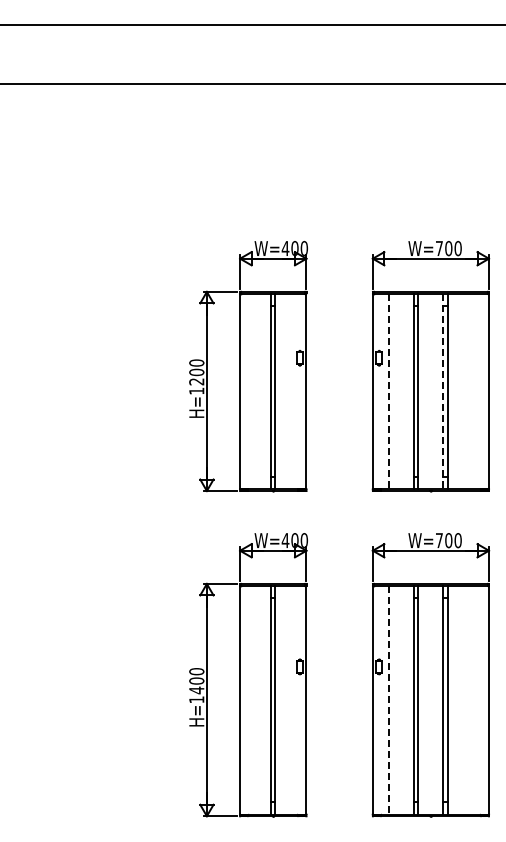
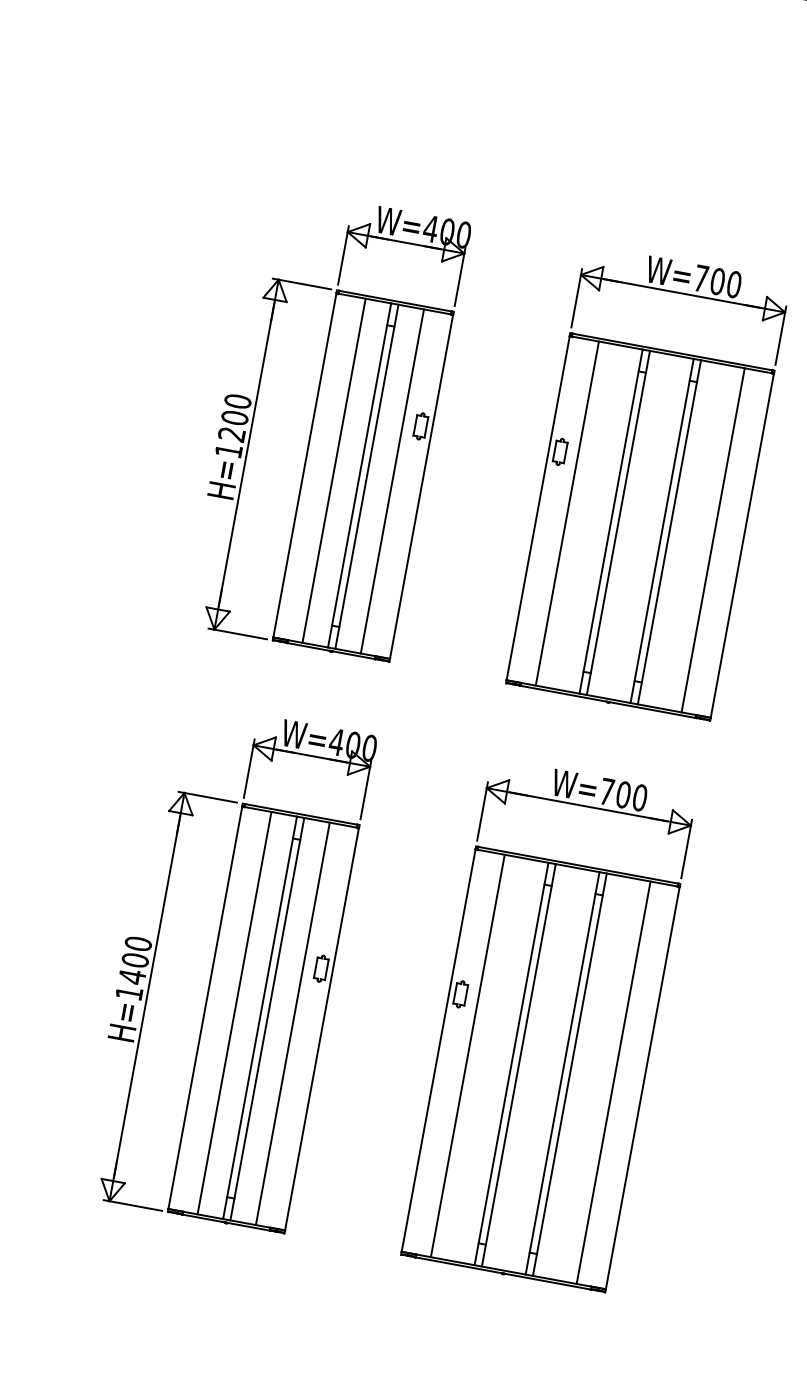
line: (256, 391) -> (333, 470), added
line: (289, 391) -> (391, 481), added
line: (389, 391) -> (567, 513), dashed -> solid
line: (443, 391) -> (662, 531), dashed -> solid
line: (472, 391) -> (713, 540), added
line: (256, 699) -> (234, 1012), added
line: (289, 699) -> (292, 1022), added
line: (472, 699) -> (613, 1081), added
line: (389, 700) -> (467, 1056), dashed -> solid

